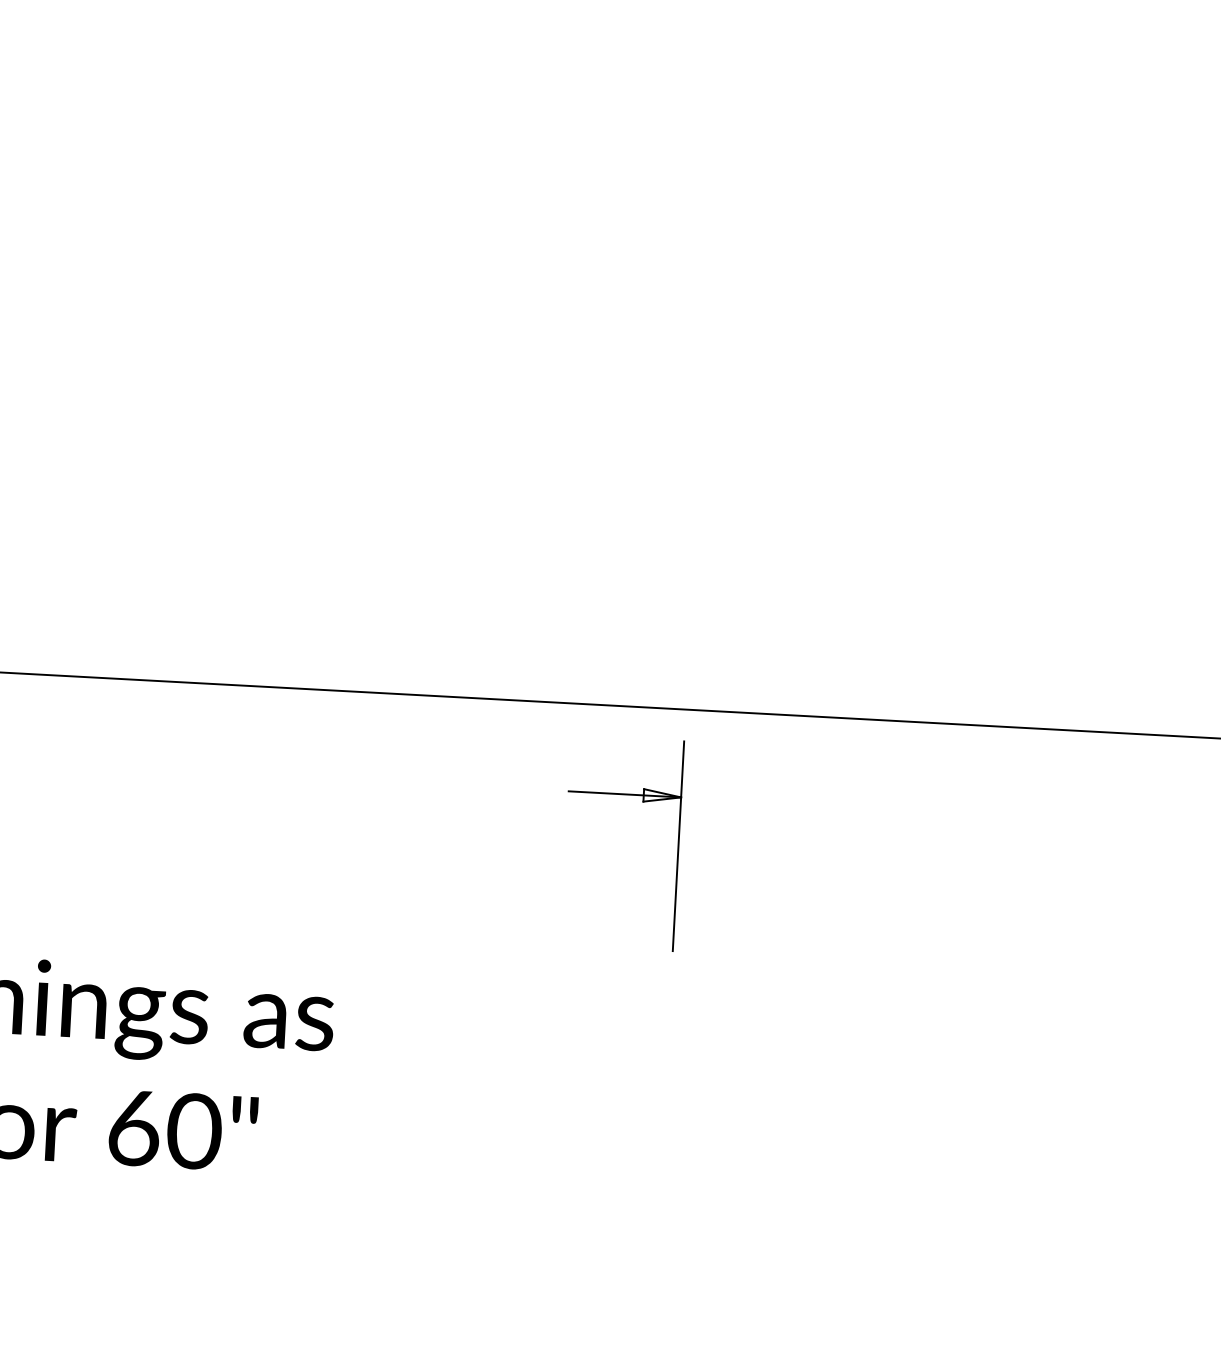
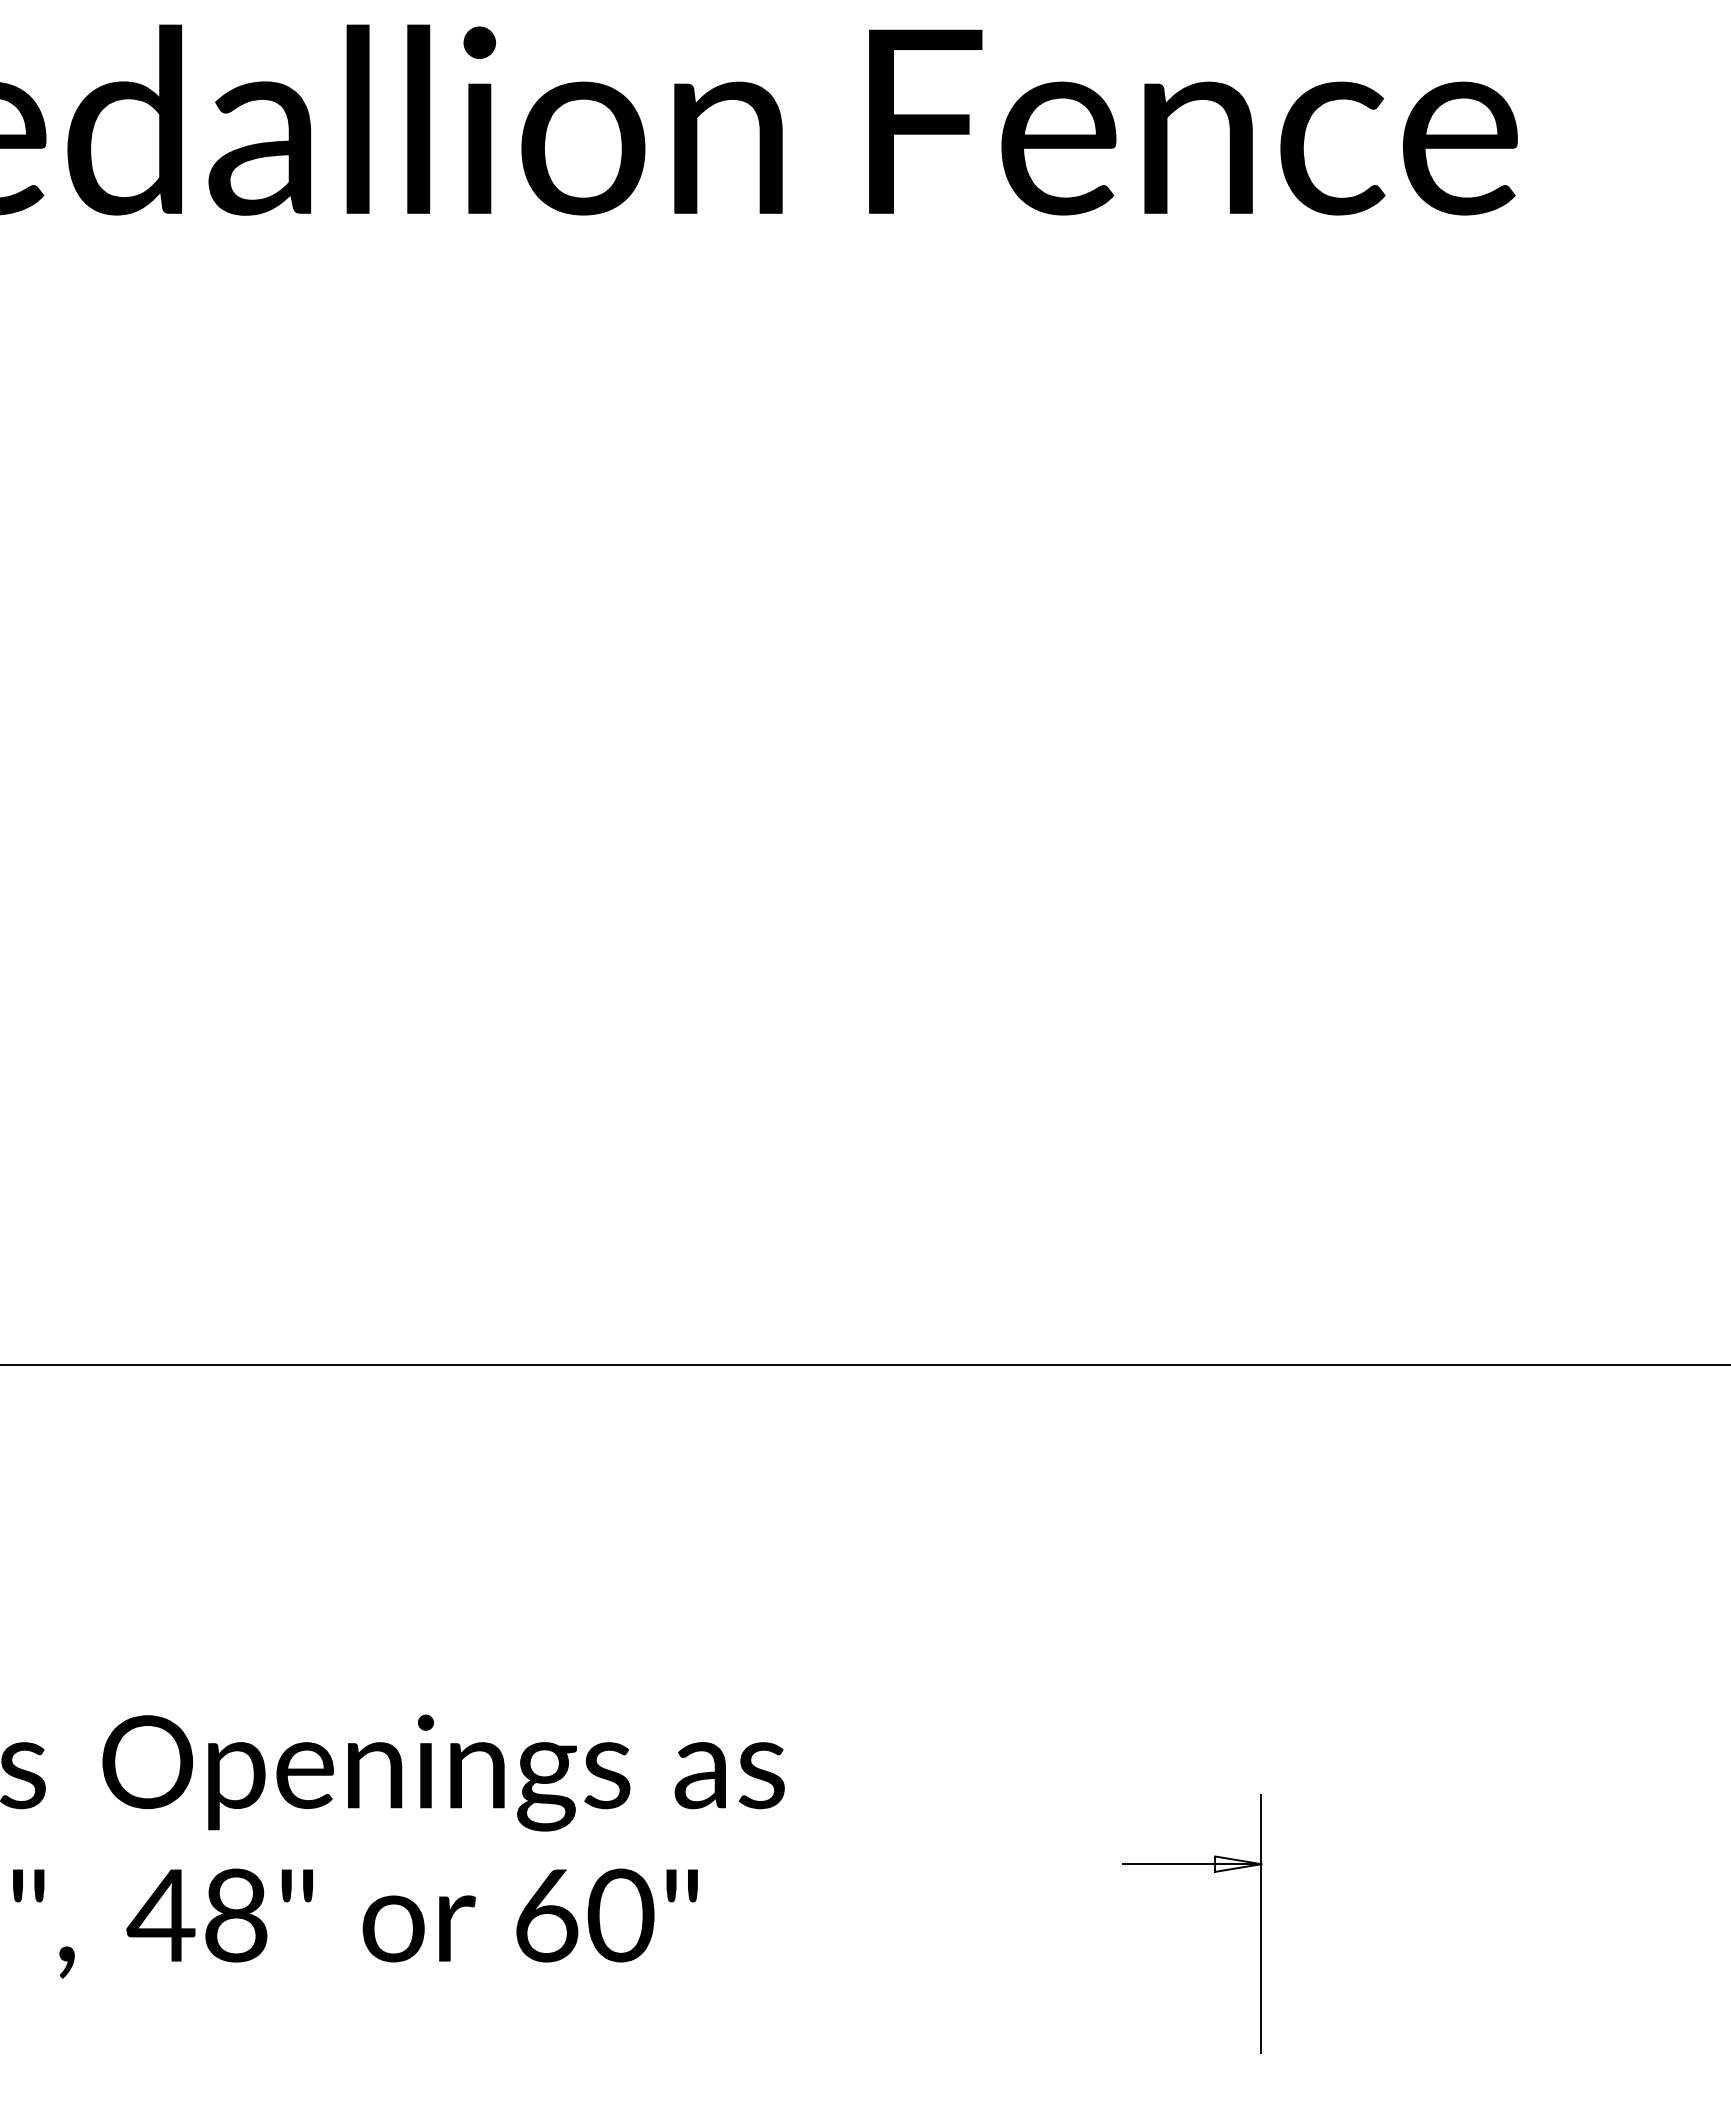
part: (642, 802) -> (1214, 1872), moved

